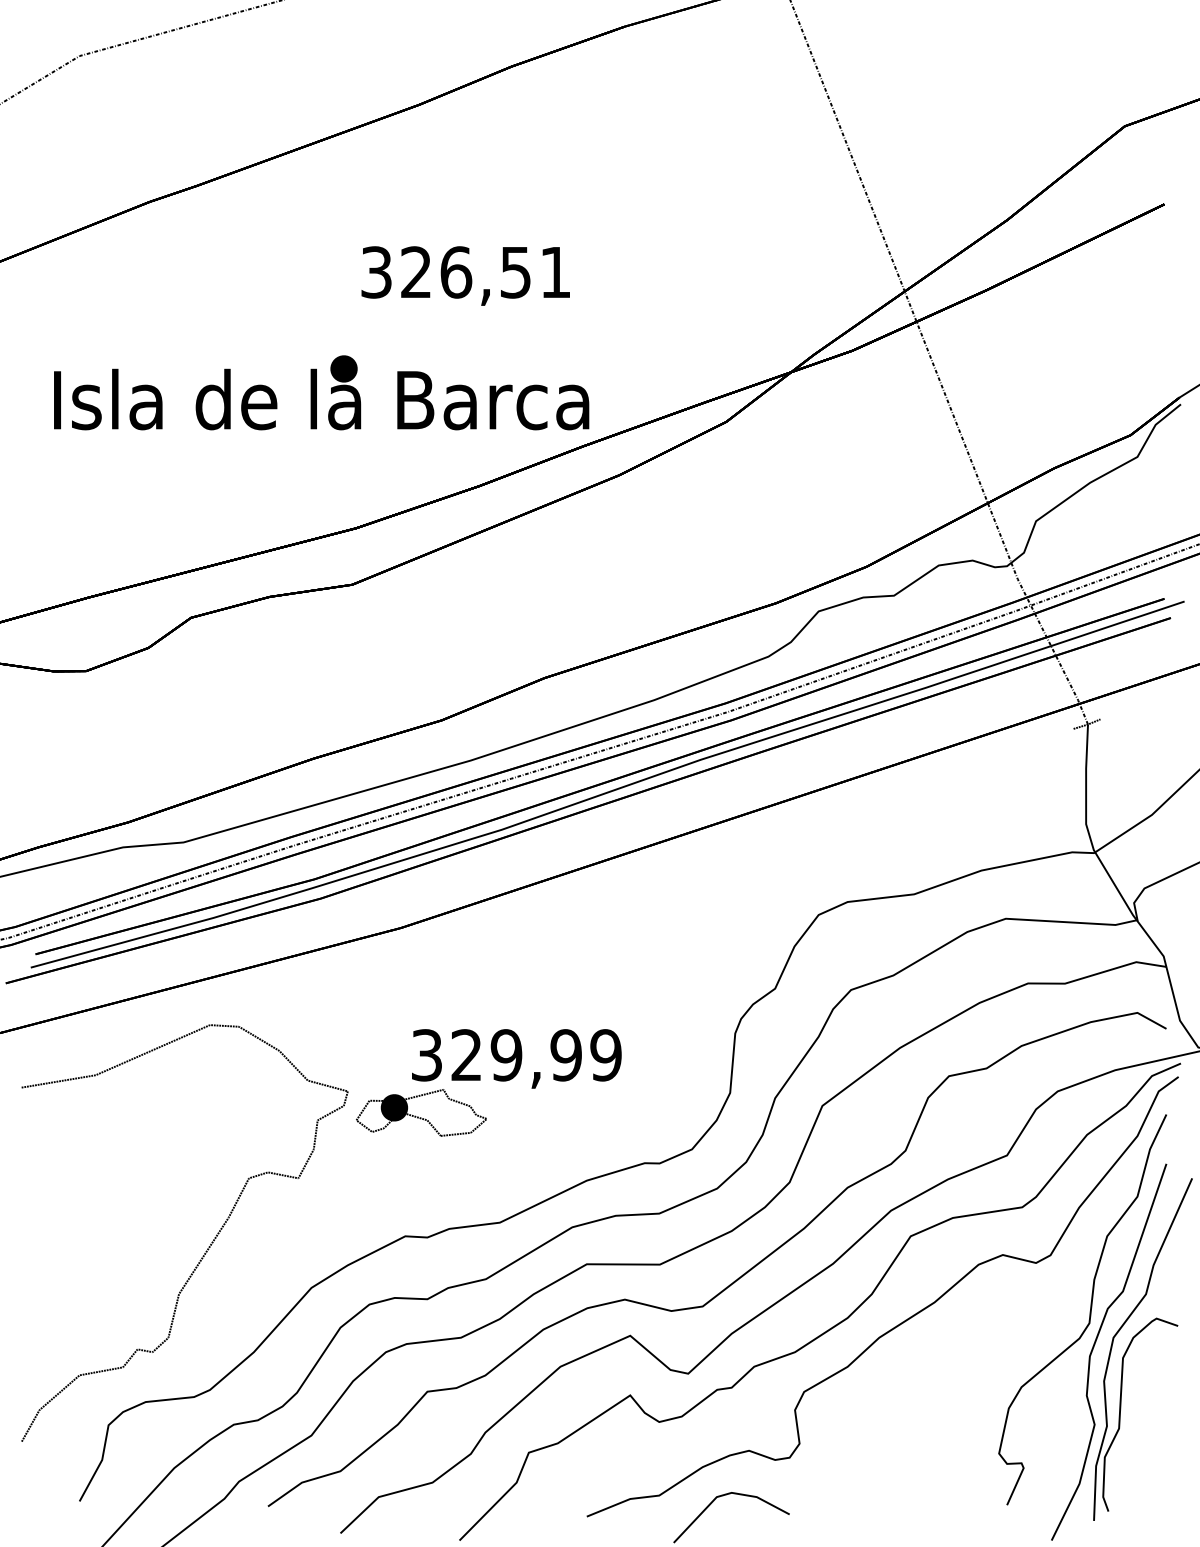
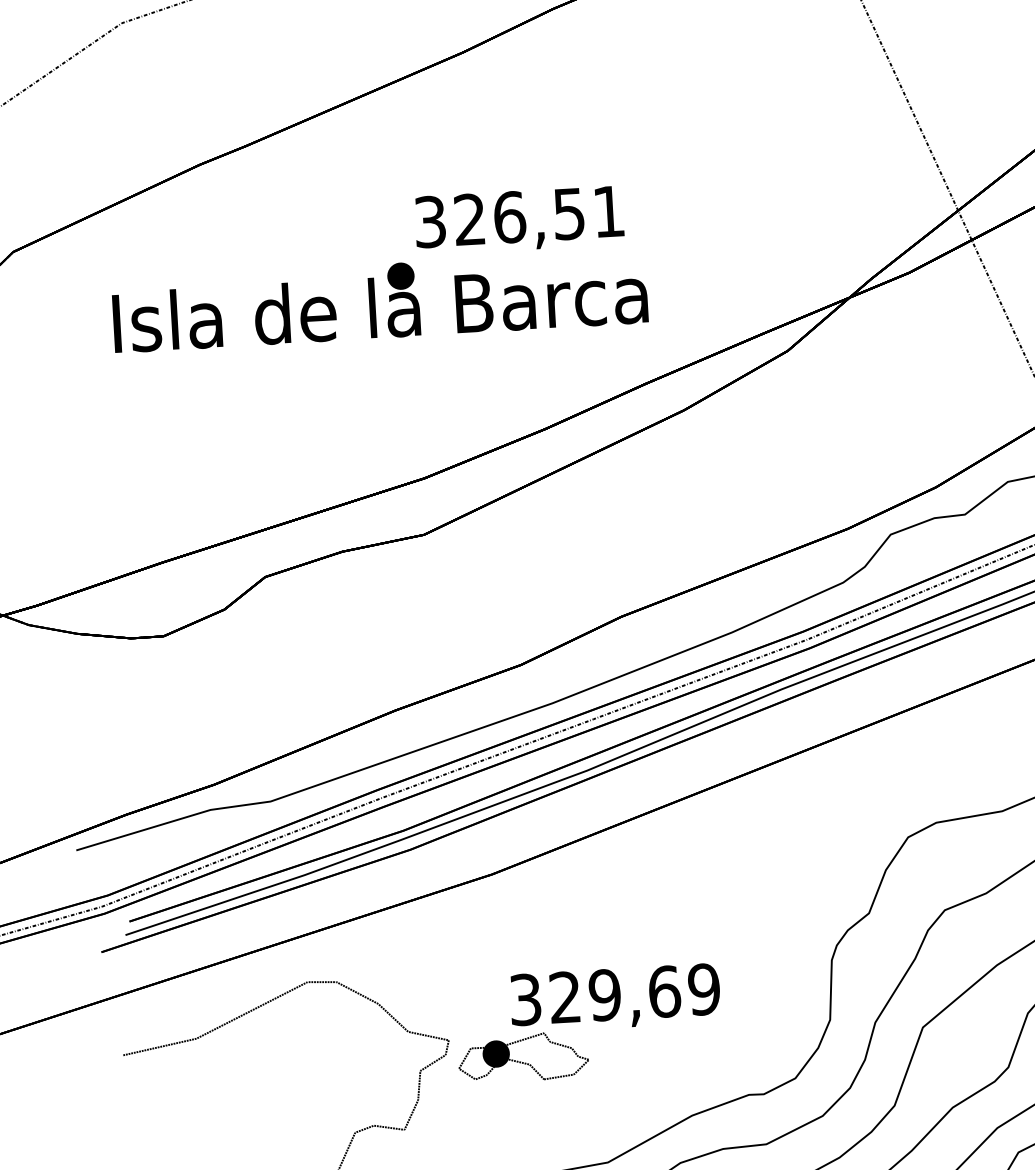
text: (321, 392) -> (379, 300), moved
text: (566, 1055) -> (664, 991), 329,99 -> 329,69

